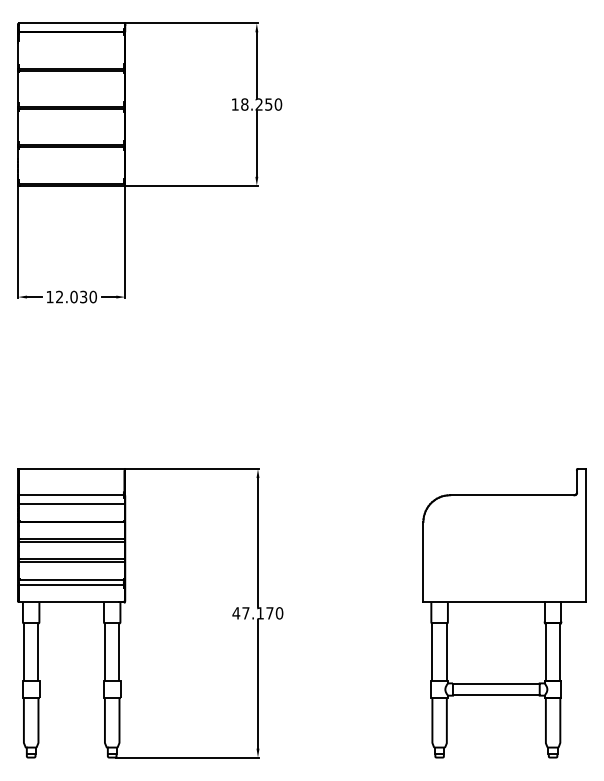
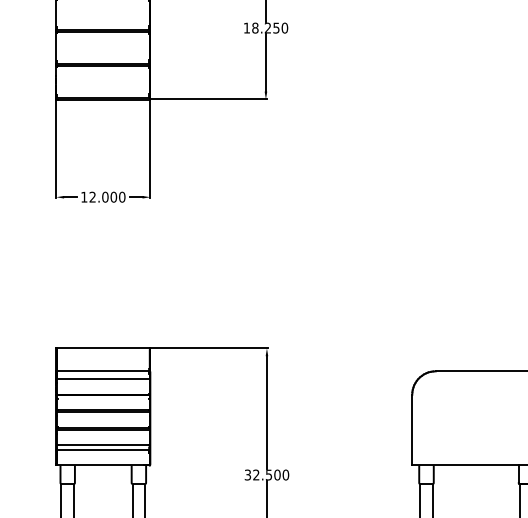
text: (83, 296) -> (113, 196), 12.030 -> 12.000
text: (252, 613) -> (262, 475), 47.170 -> 32.500

